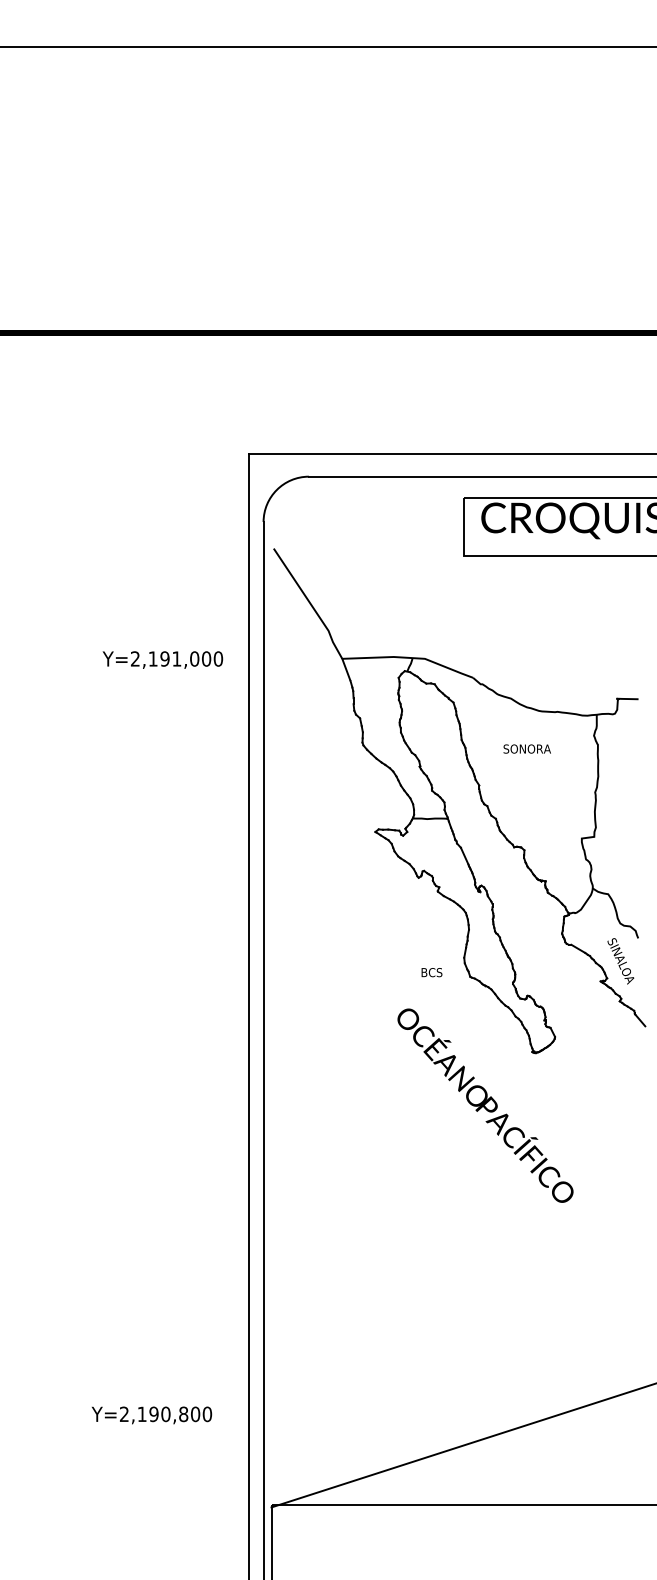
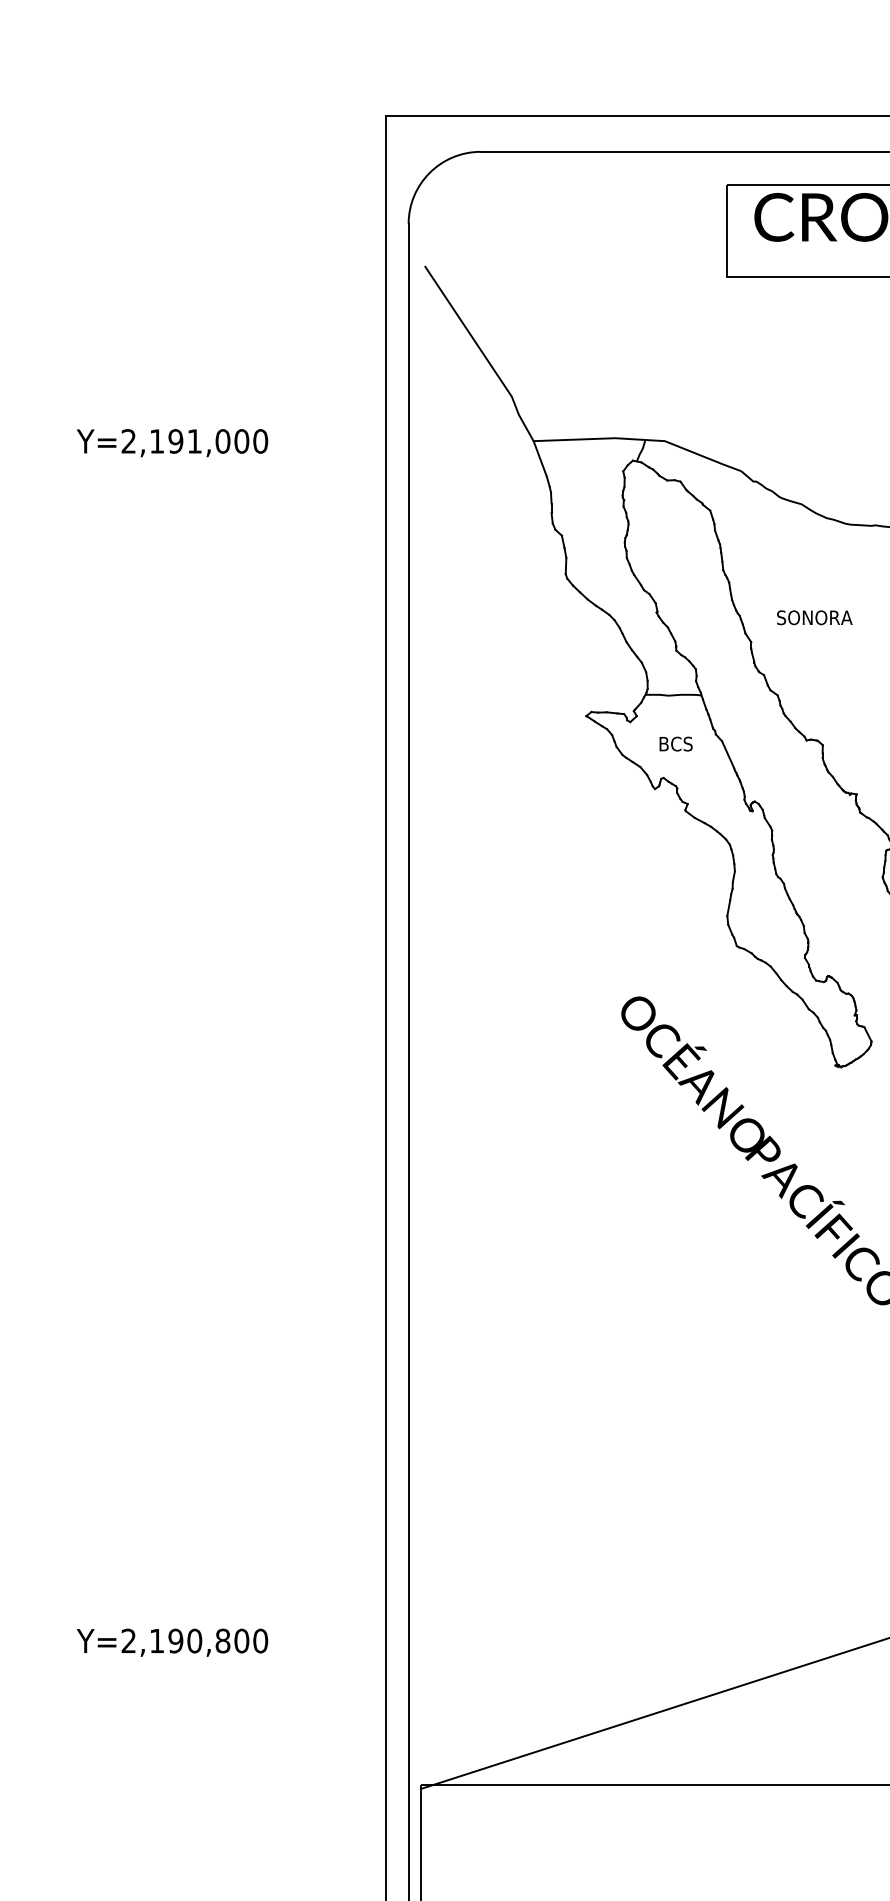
text: (162, 659) -> (171, 442), moved
text: (526, 748) -> (813, 616), moved
text: (431, 972) -> (675, 743), moved
text: (151, 1415) -> (171, 1642), moved

